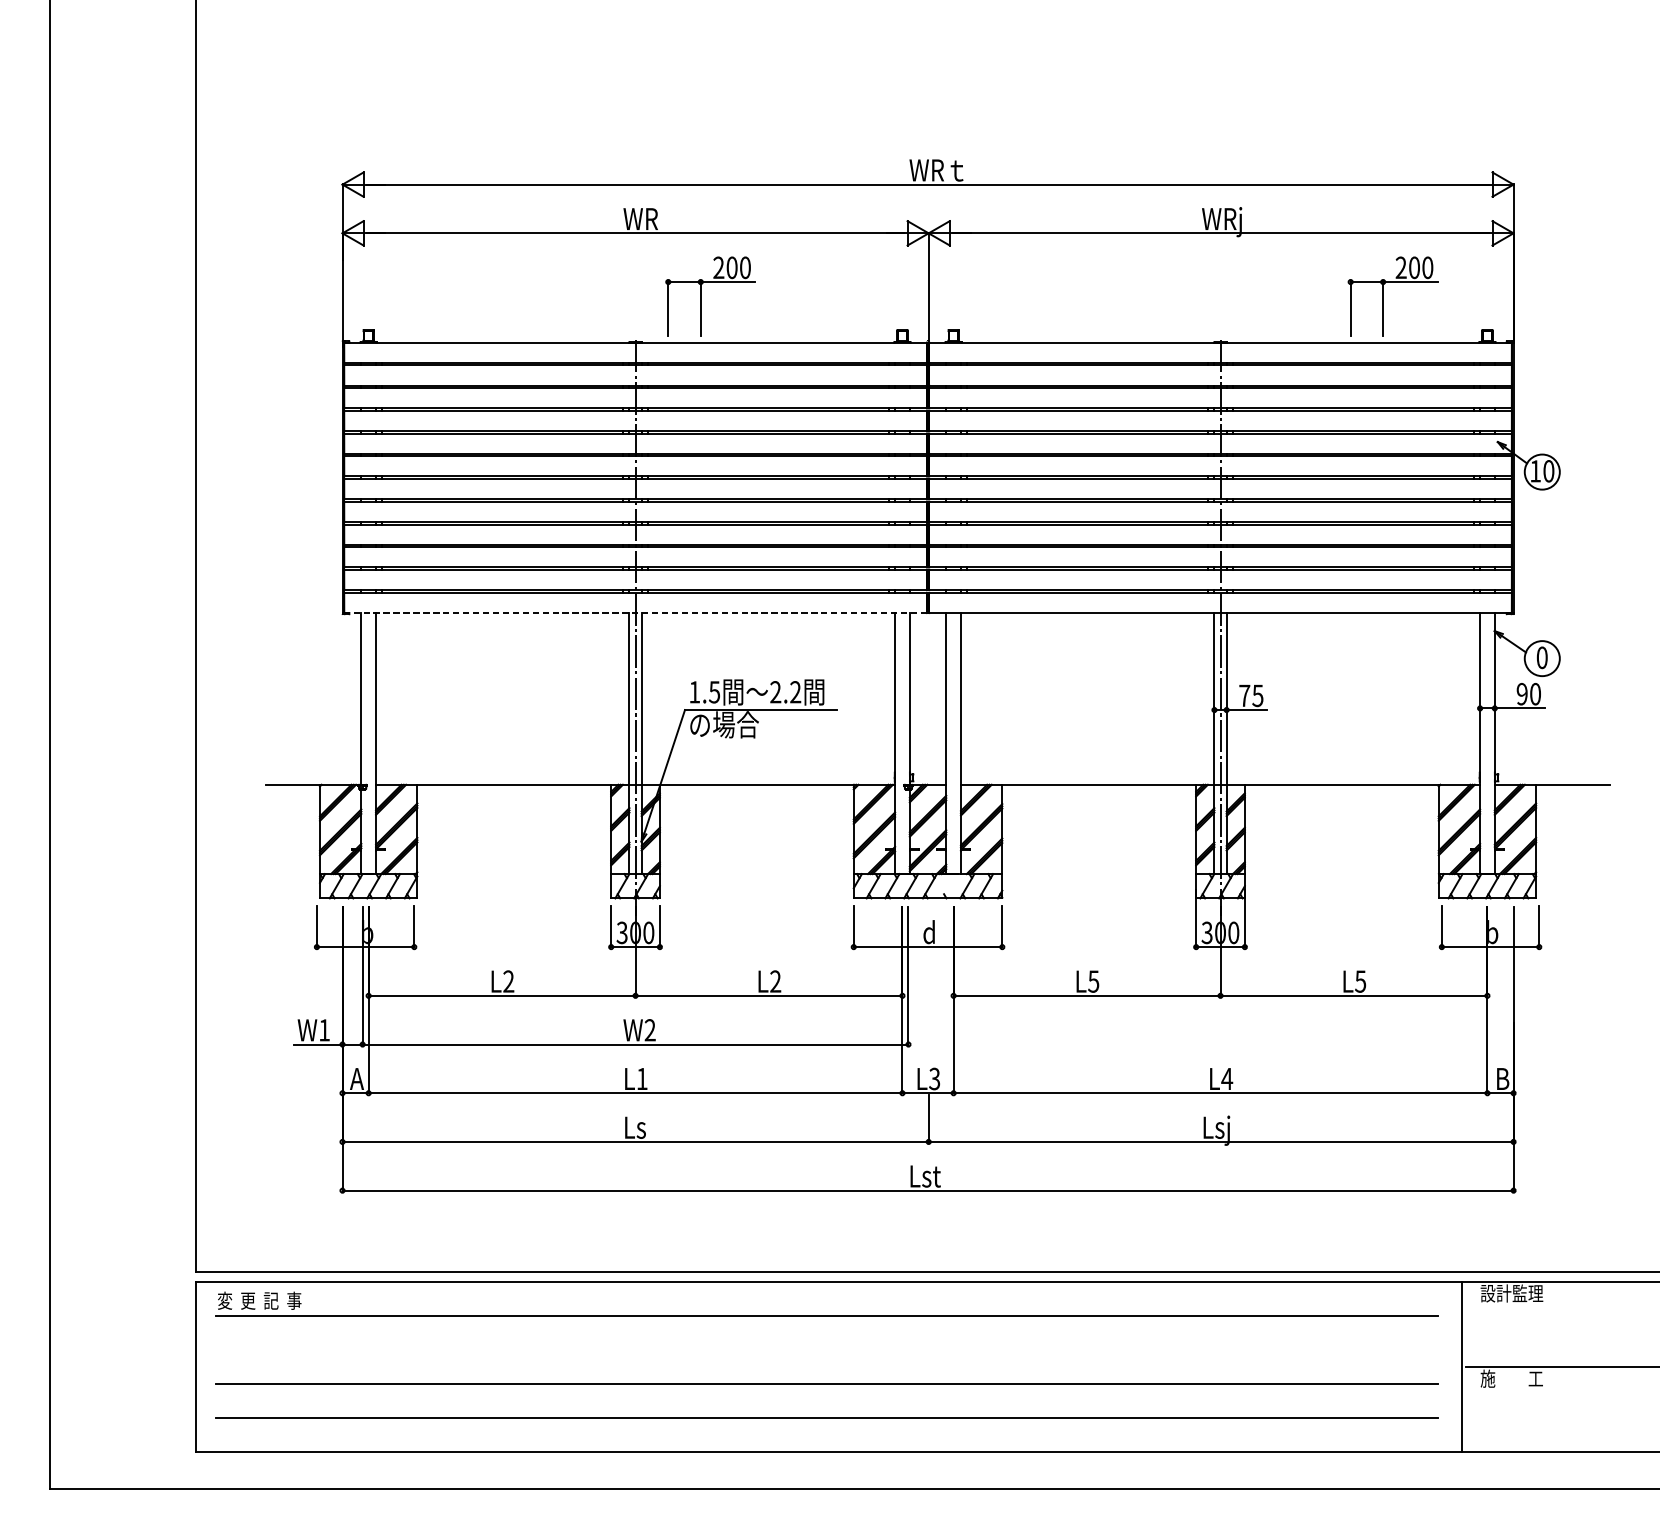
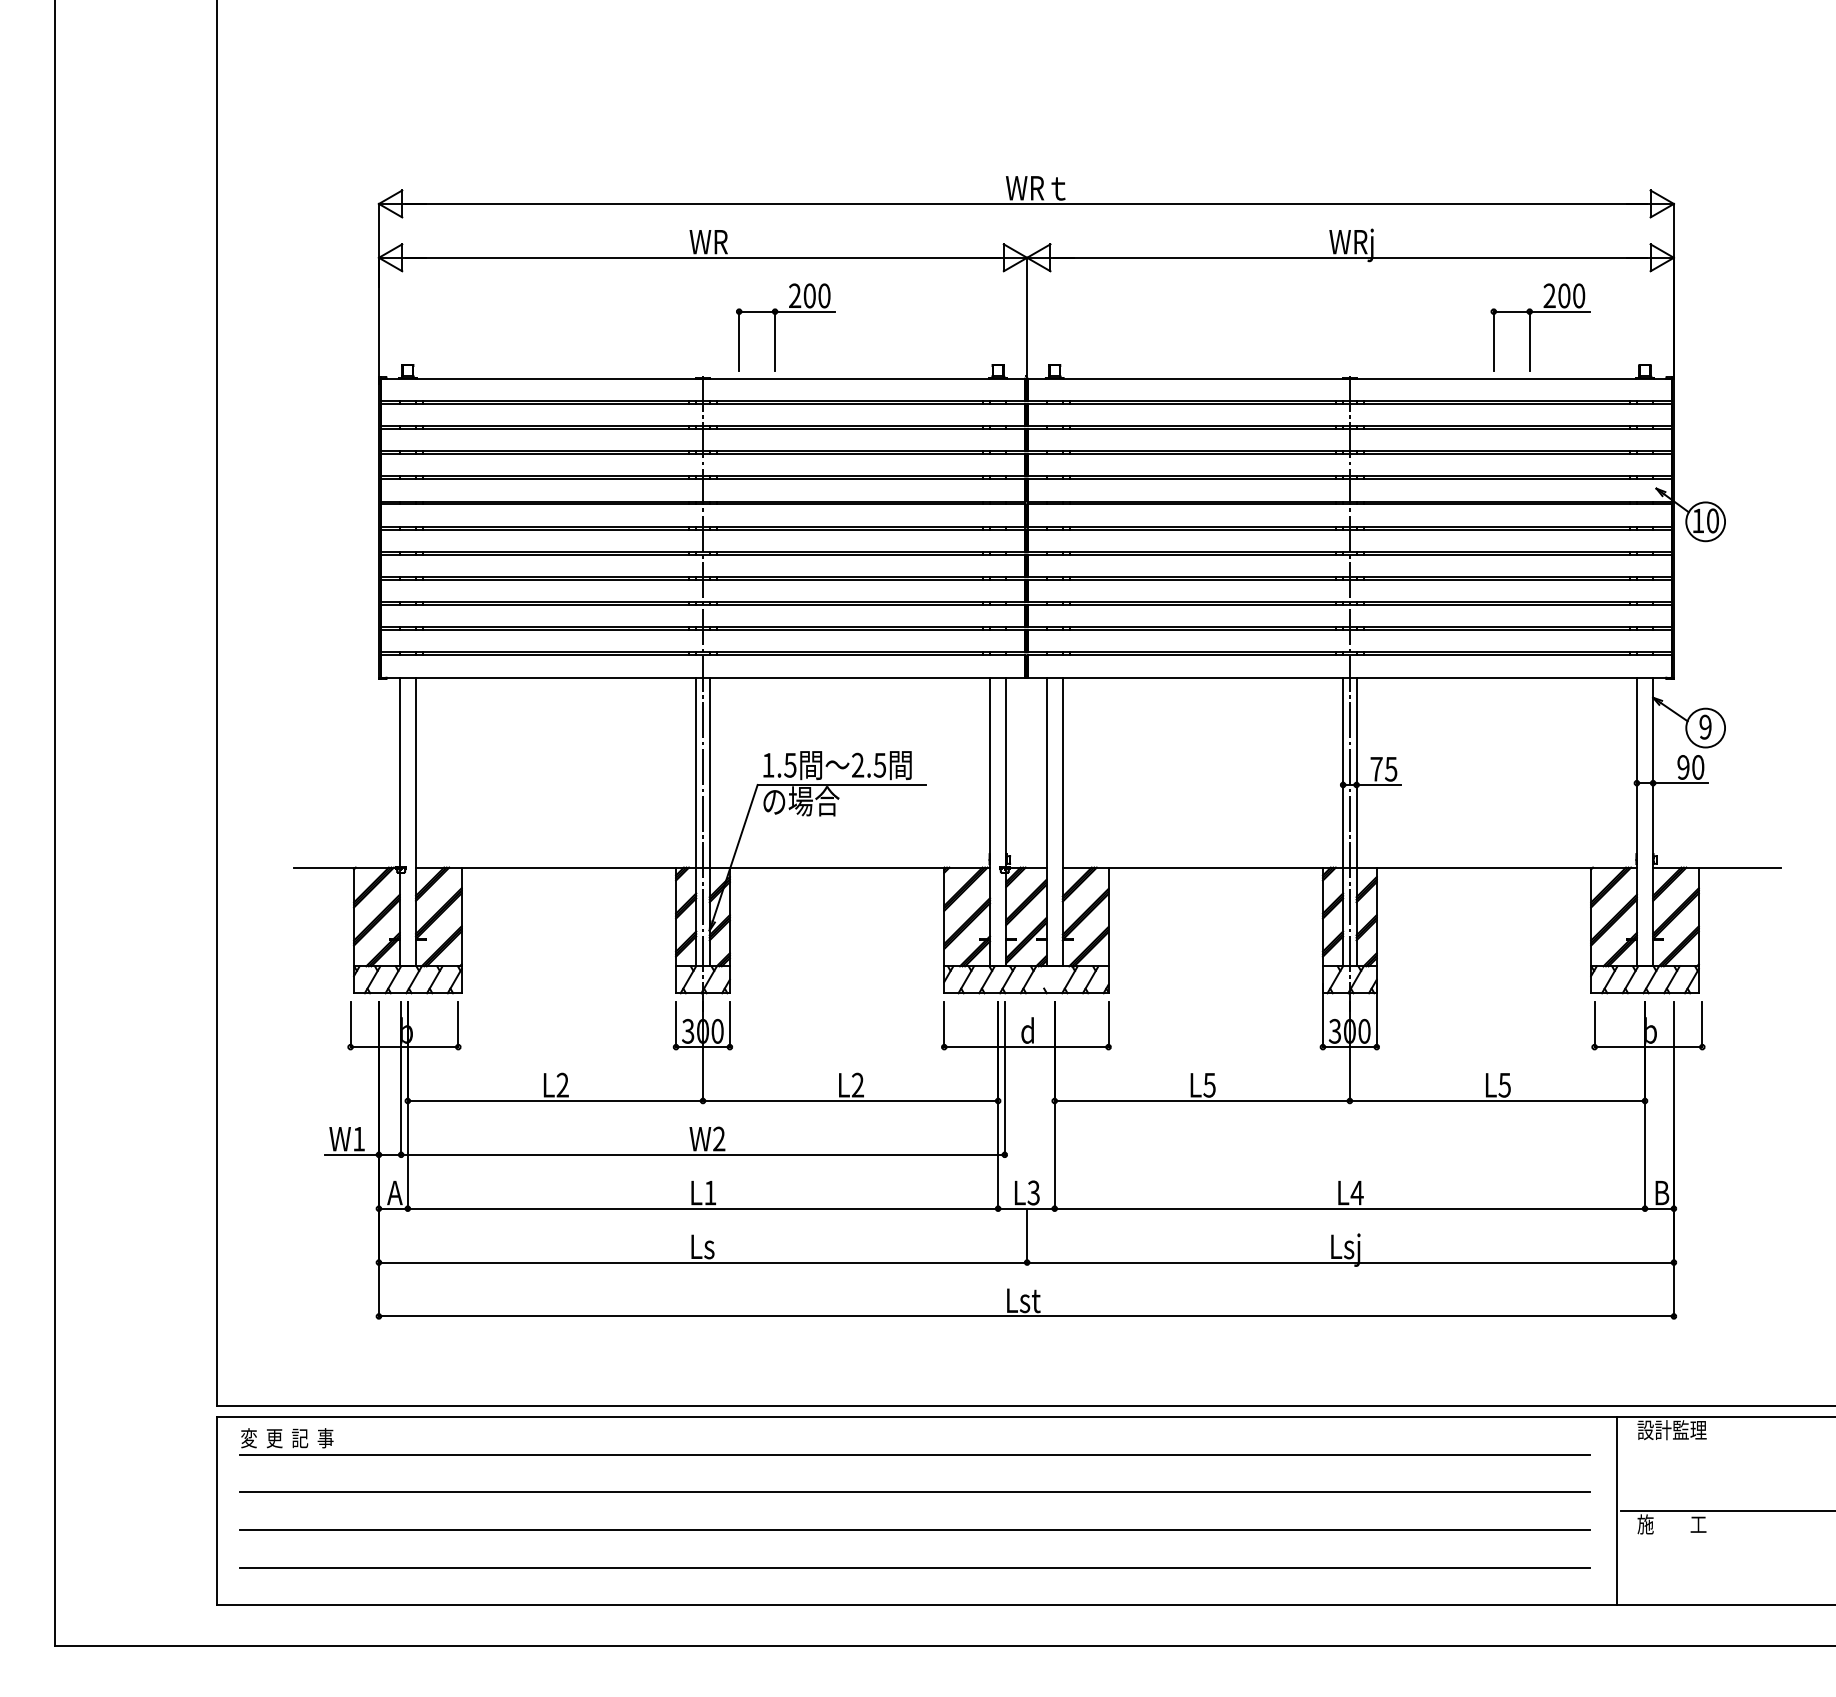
line: (635, 612) -> (702, 677), dashed -> solid
text: (1542, 657) -> (1705, 726), 0 -> 9
text: (795, 691) -> (879, 764), 2.2 -> 2.5
line: (826, 1349) -> (914, 1492), added

